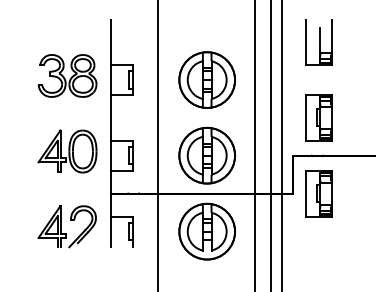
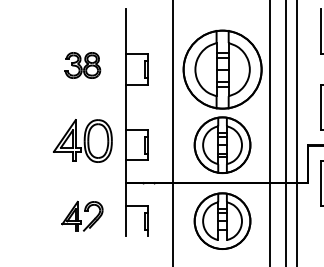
part: (67, 75) -> (82, 65), size x0.6
part: (206, 79) -> (221, 69), size x1.4
part: (66, 226) -> (81, 216), size x0.7

